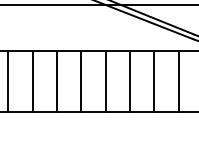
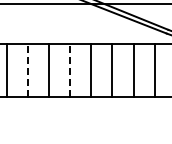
line: (33, 80) -> (28, 69), solid -> dashed
line: (81, 80) -> (70, 69), solid -> dashed

